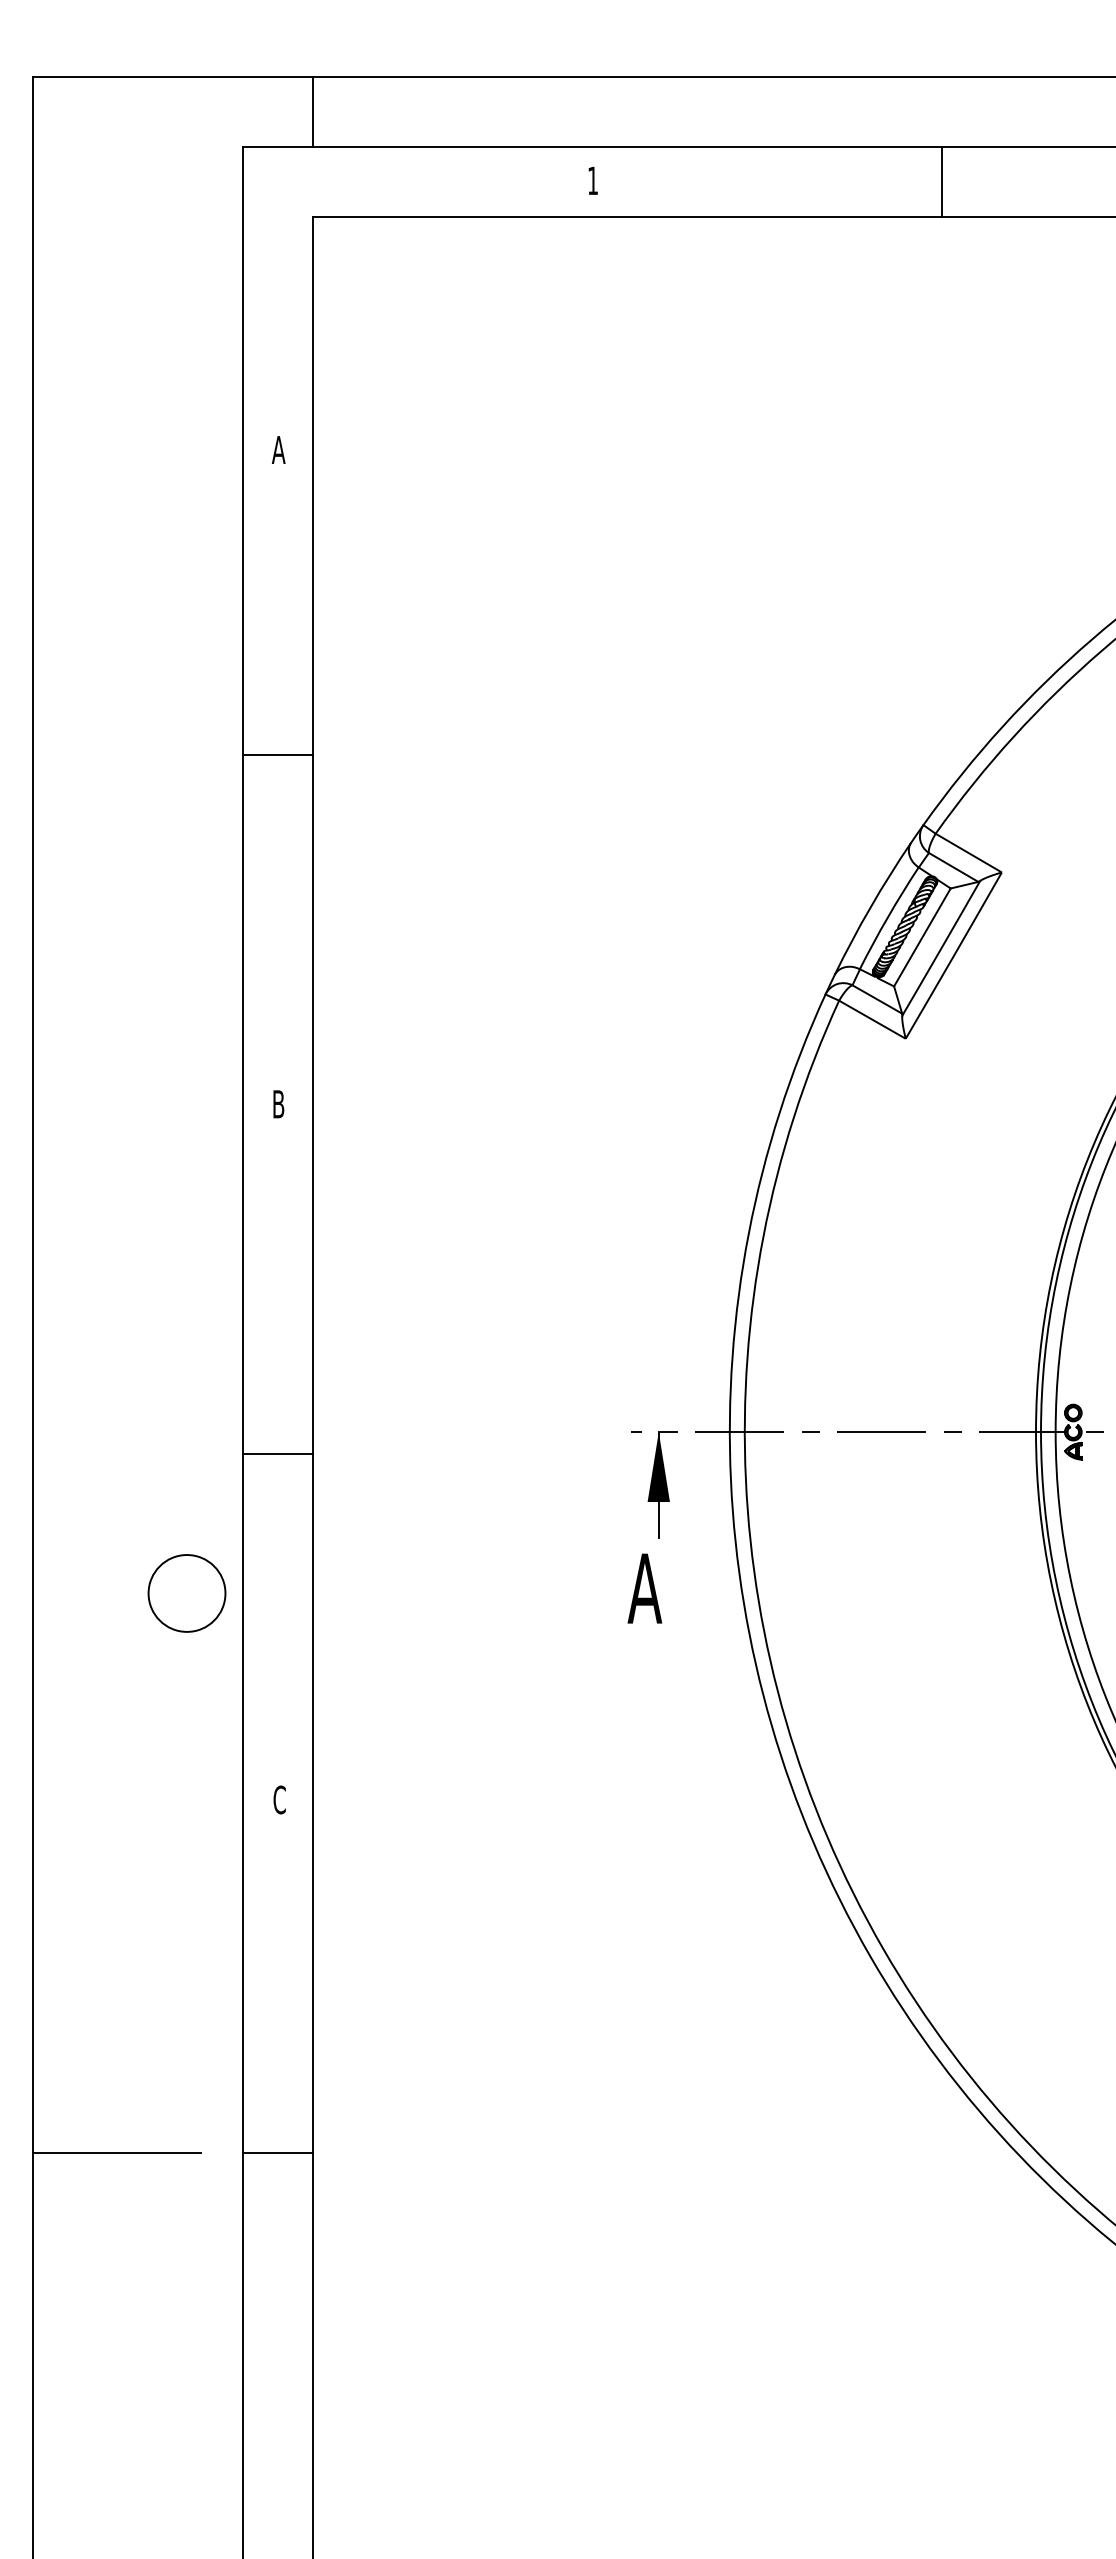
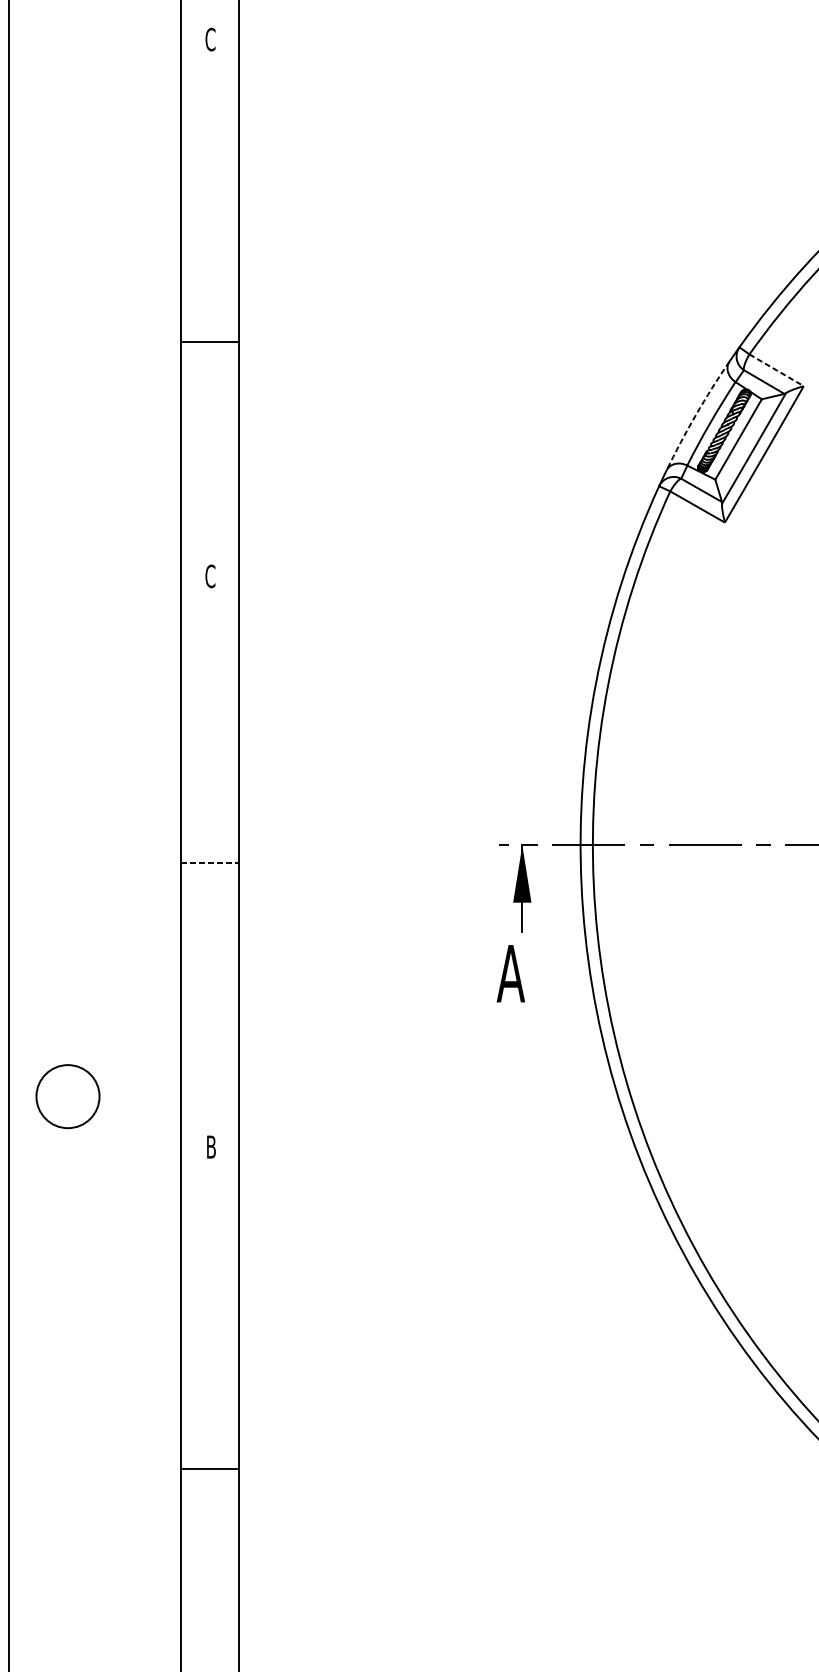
text: (278, 449) -> (210, 39), A -> C
line: (277, 754) -> (209, 341), moved
line: (969, 853) -> (777, 370), solid -> dashed
arc: (870, 907) -> (696, 414), solid -> dashed
text: (278, 1103) -> (210, 575), B -> C
line: (277, 1453) -> (209, 862), solid -> dashed
circle: (186, 1593) -> (67, 1096), moved
text: (279, 1799) -> (211, 1146), C -> B
line: (117, 2152) -> (78, 1436), removed
line: (277, 2152) -> (209, 1469), moved

